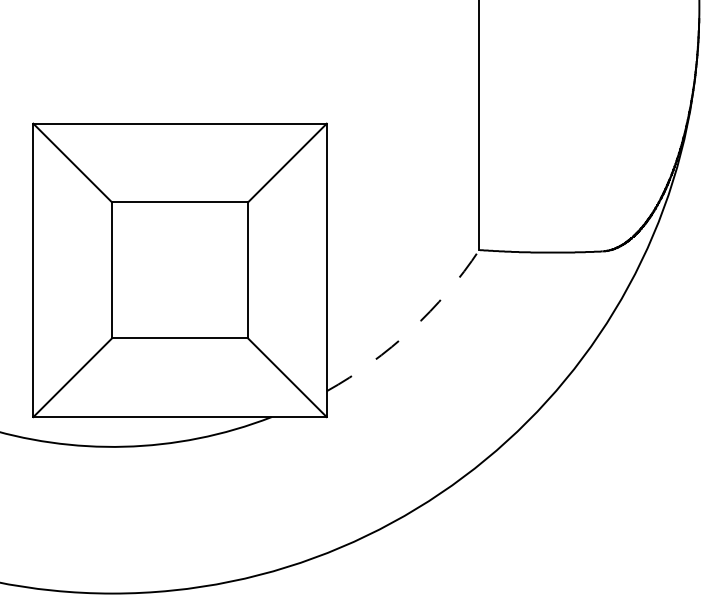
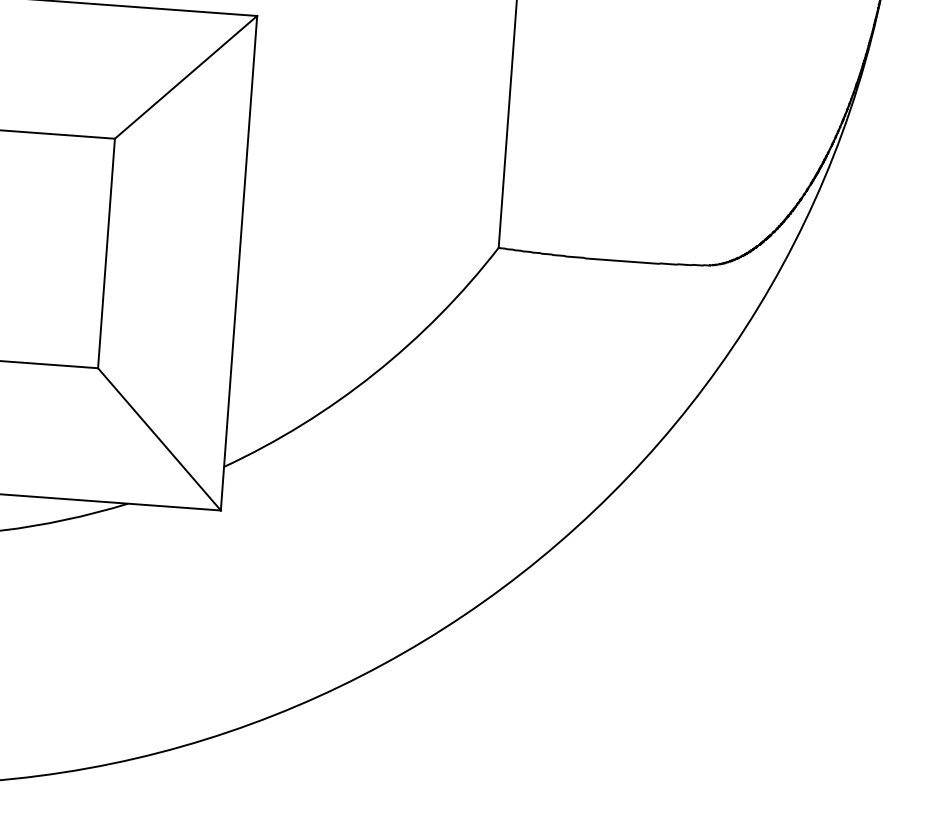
arc: (411, 329) -> (374, 373), dashed -> solid

